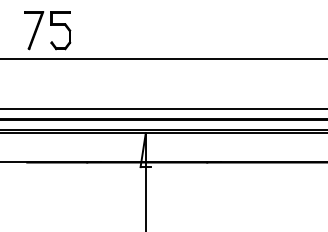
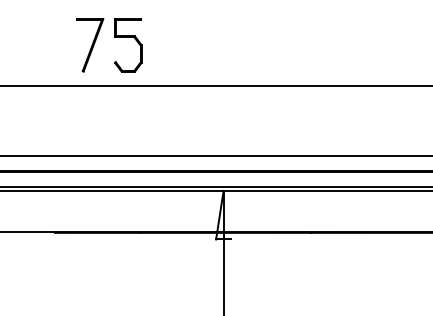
part: (47, 30) -> (109, 45), moved

